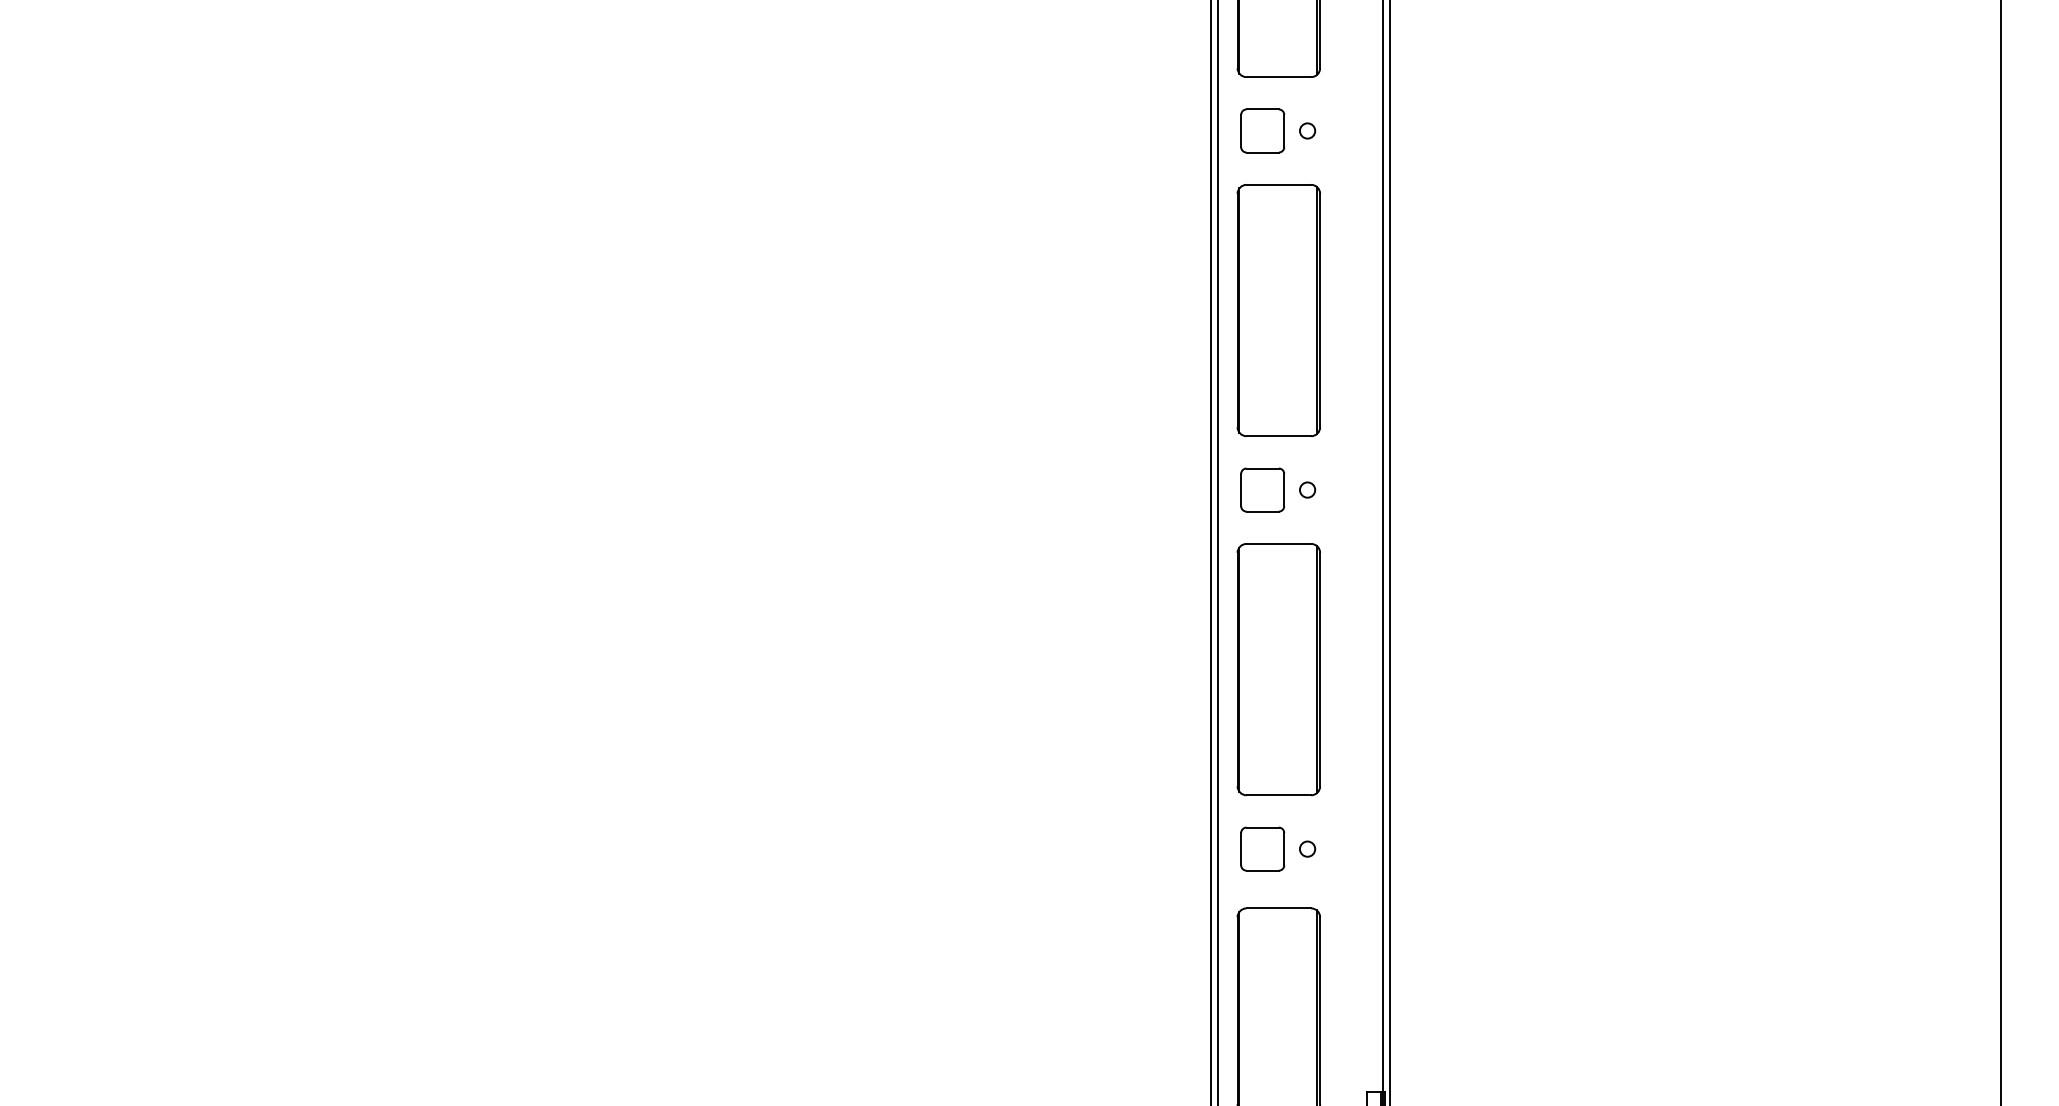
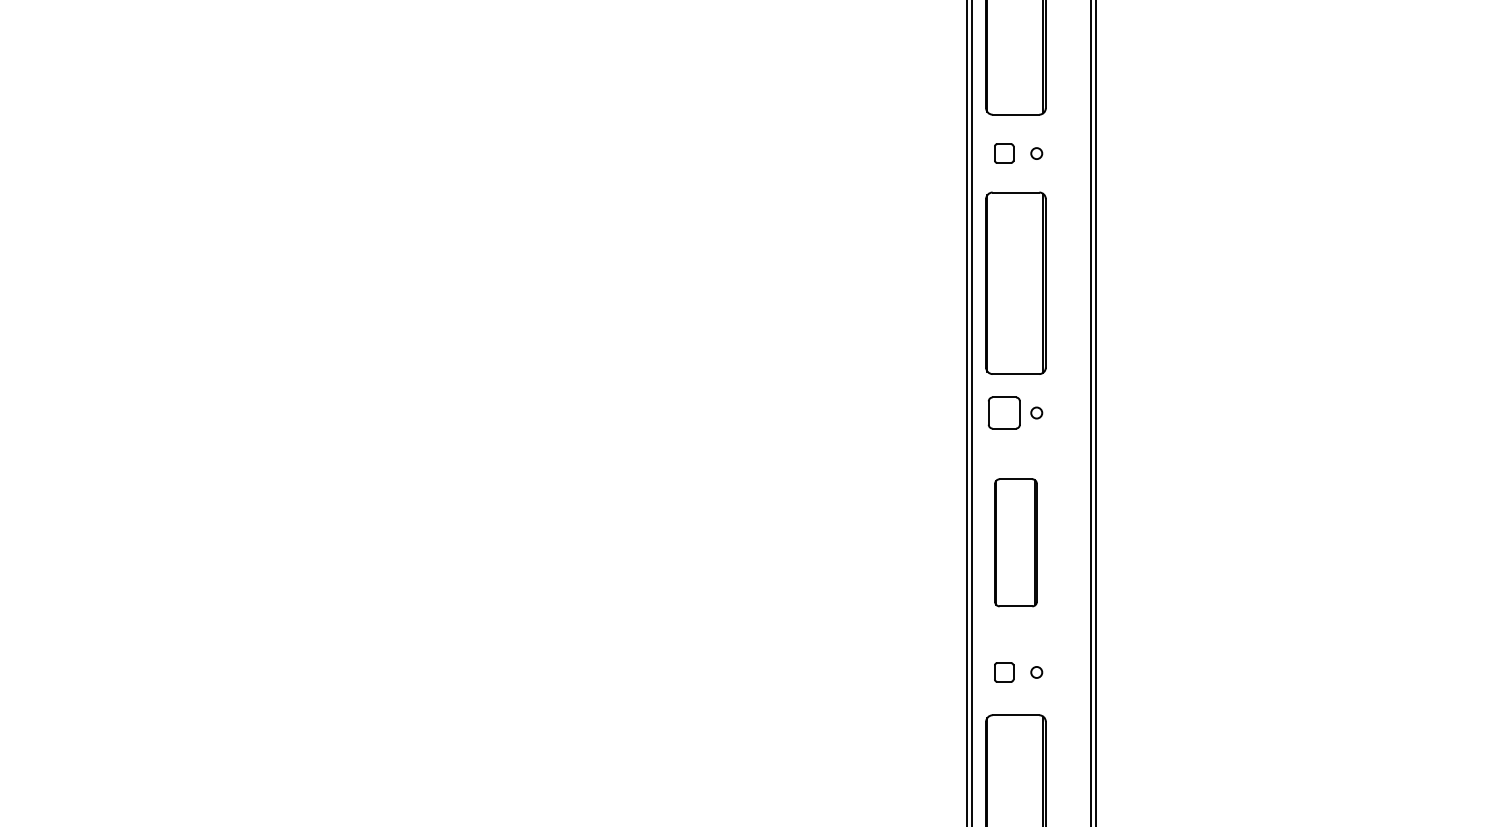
part: (1261, 130) -> (1003, 153), size x0.6
part: (1278, 669) -> (1015, 542), size x0.7
part: (1261, 849) -> (1003, 672), size x0.6

